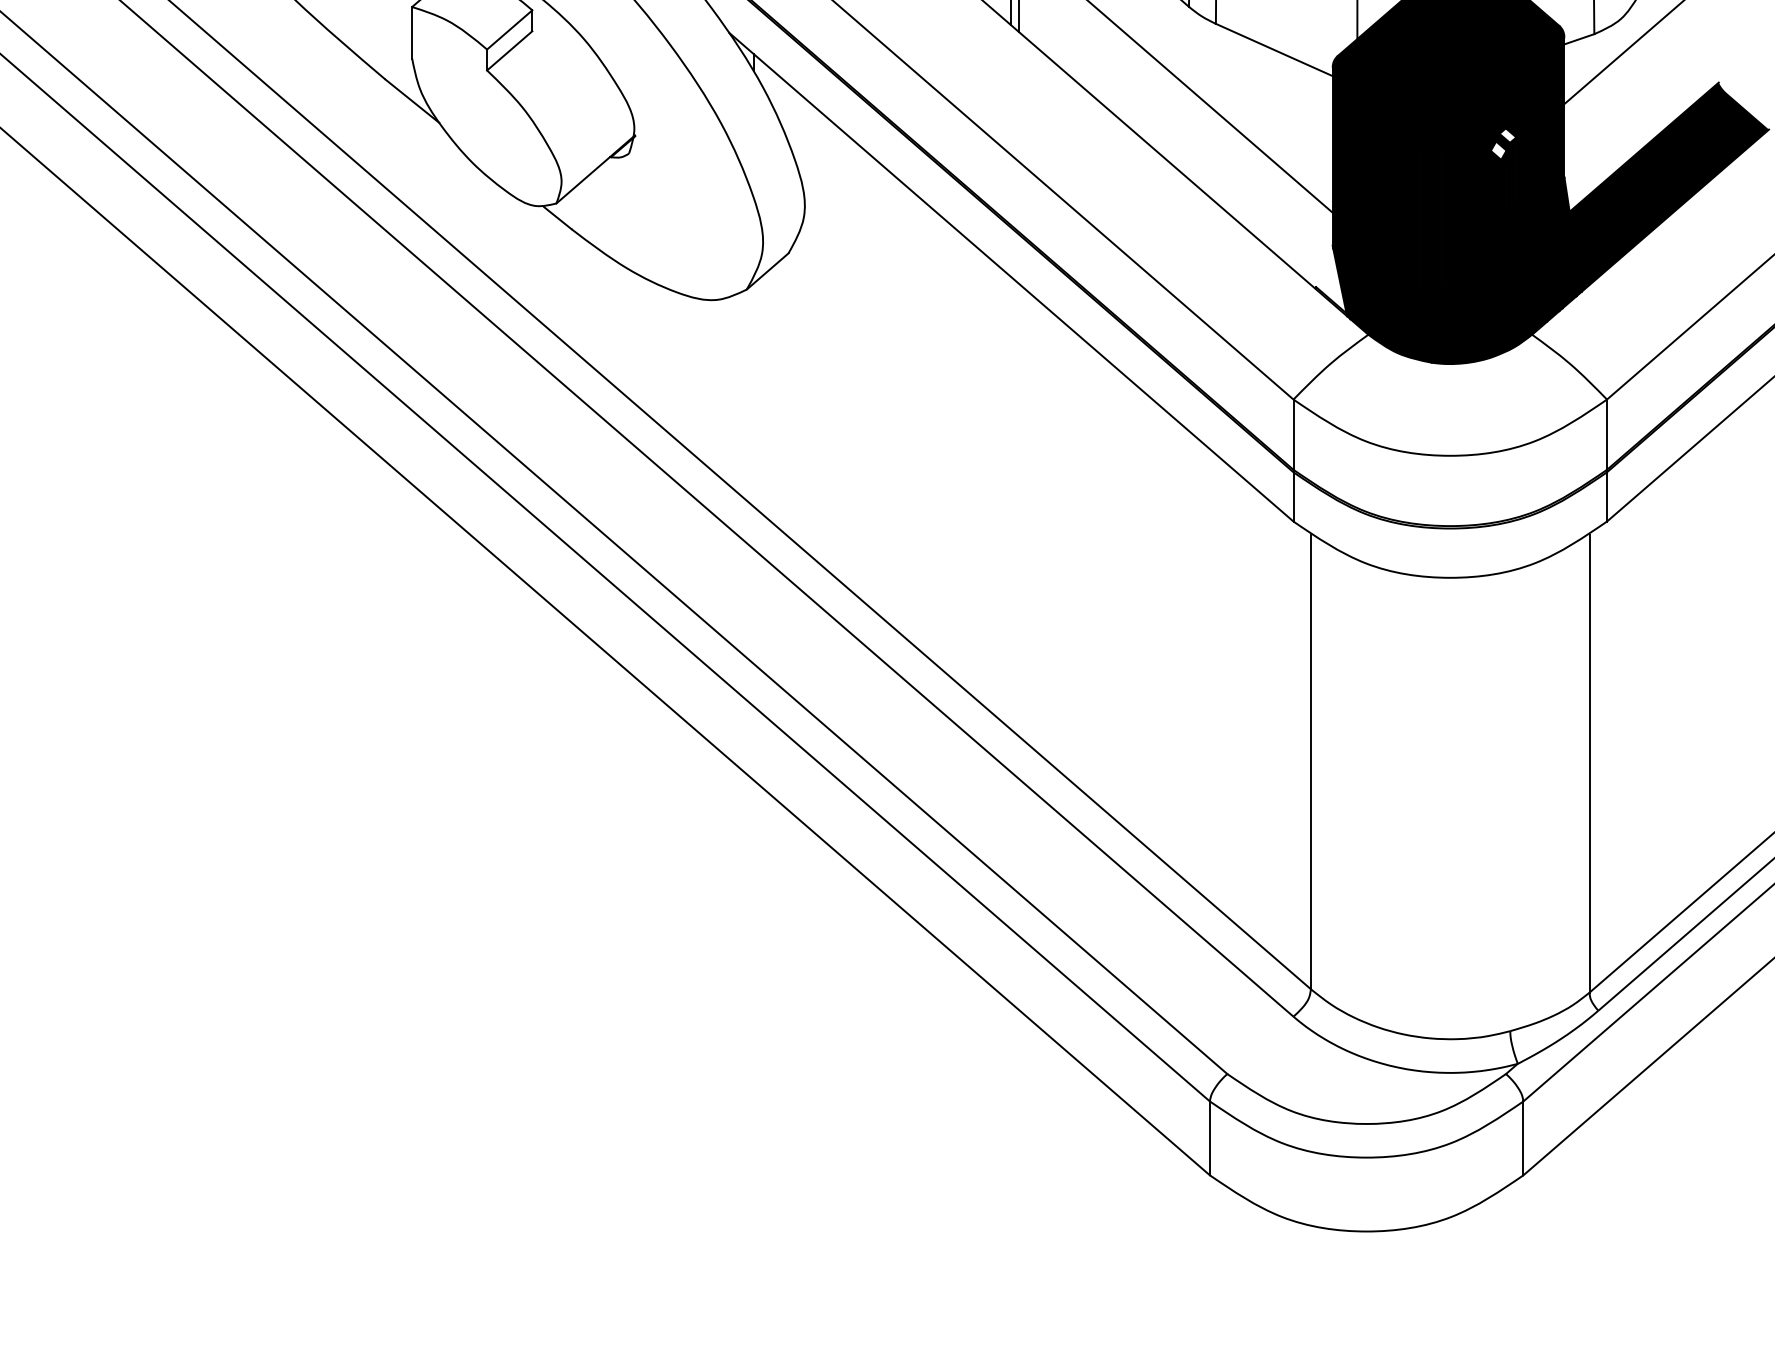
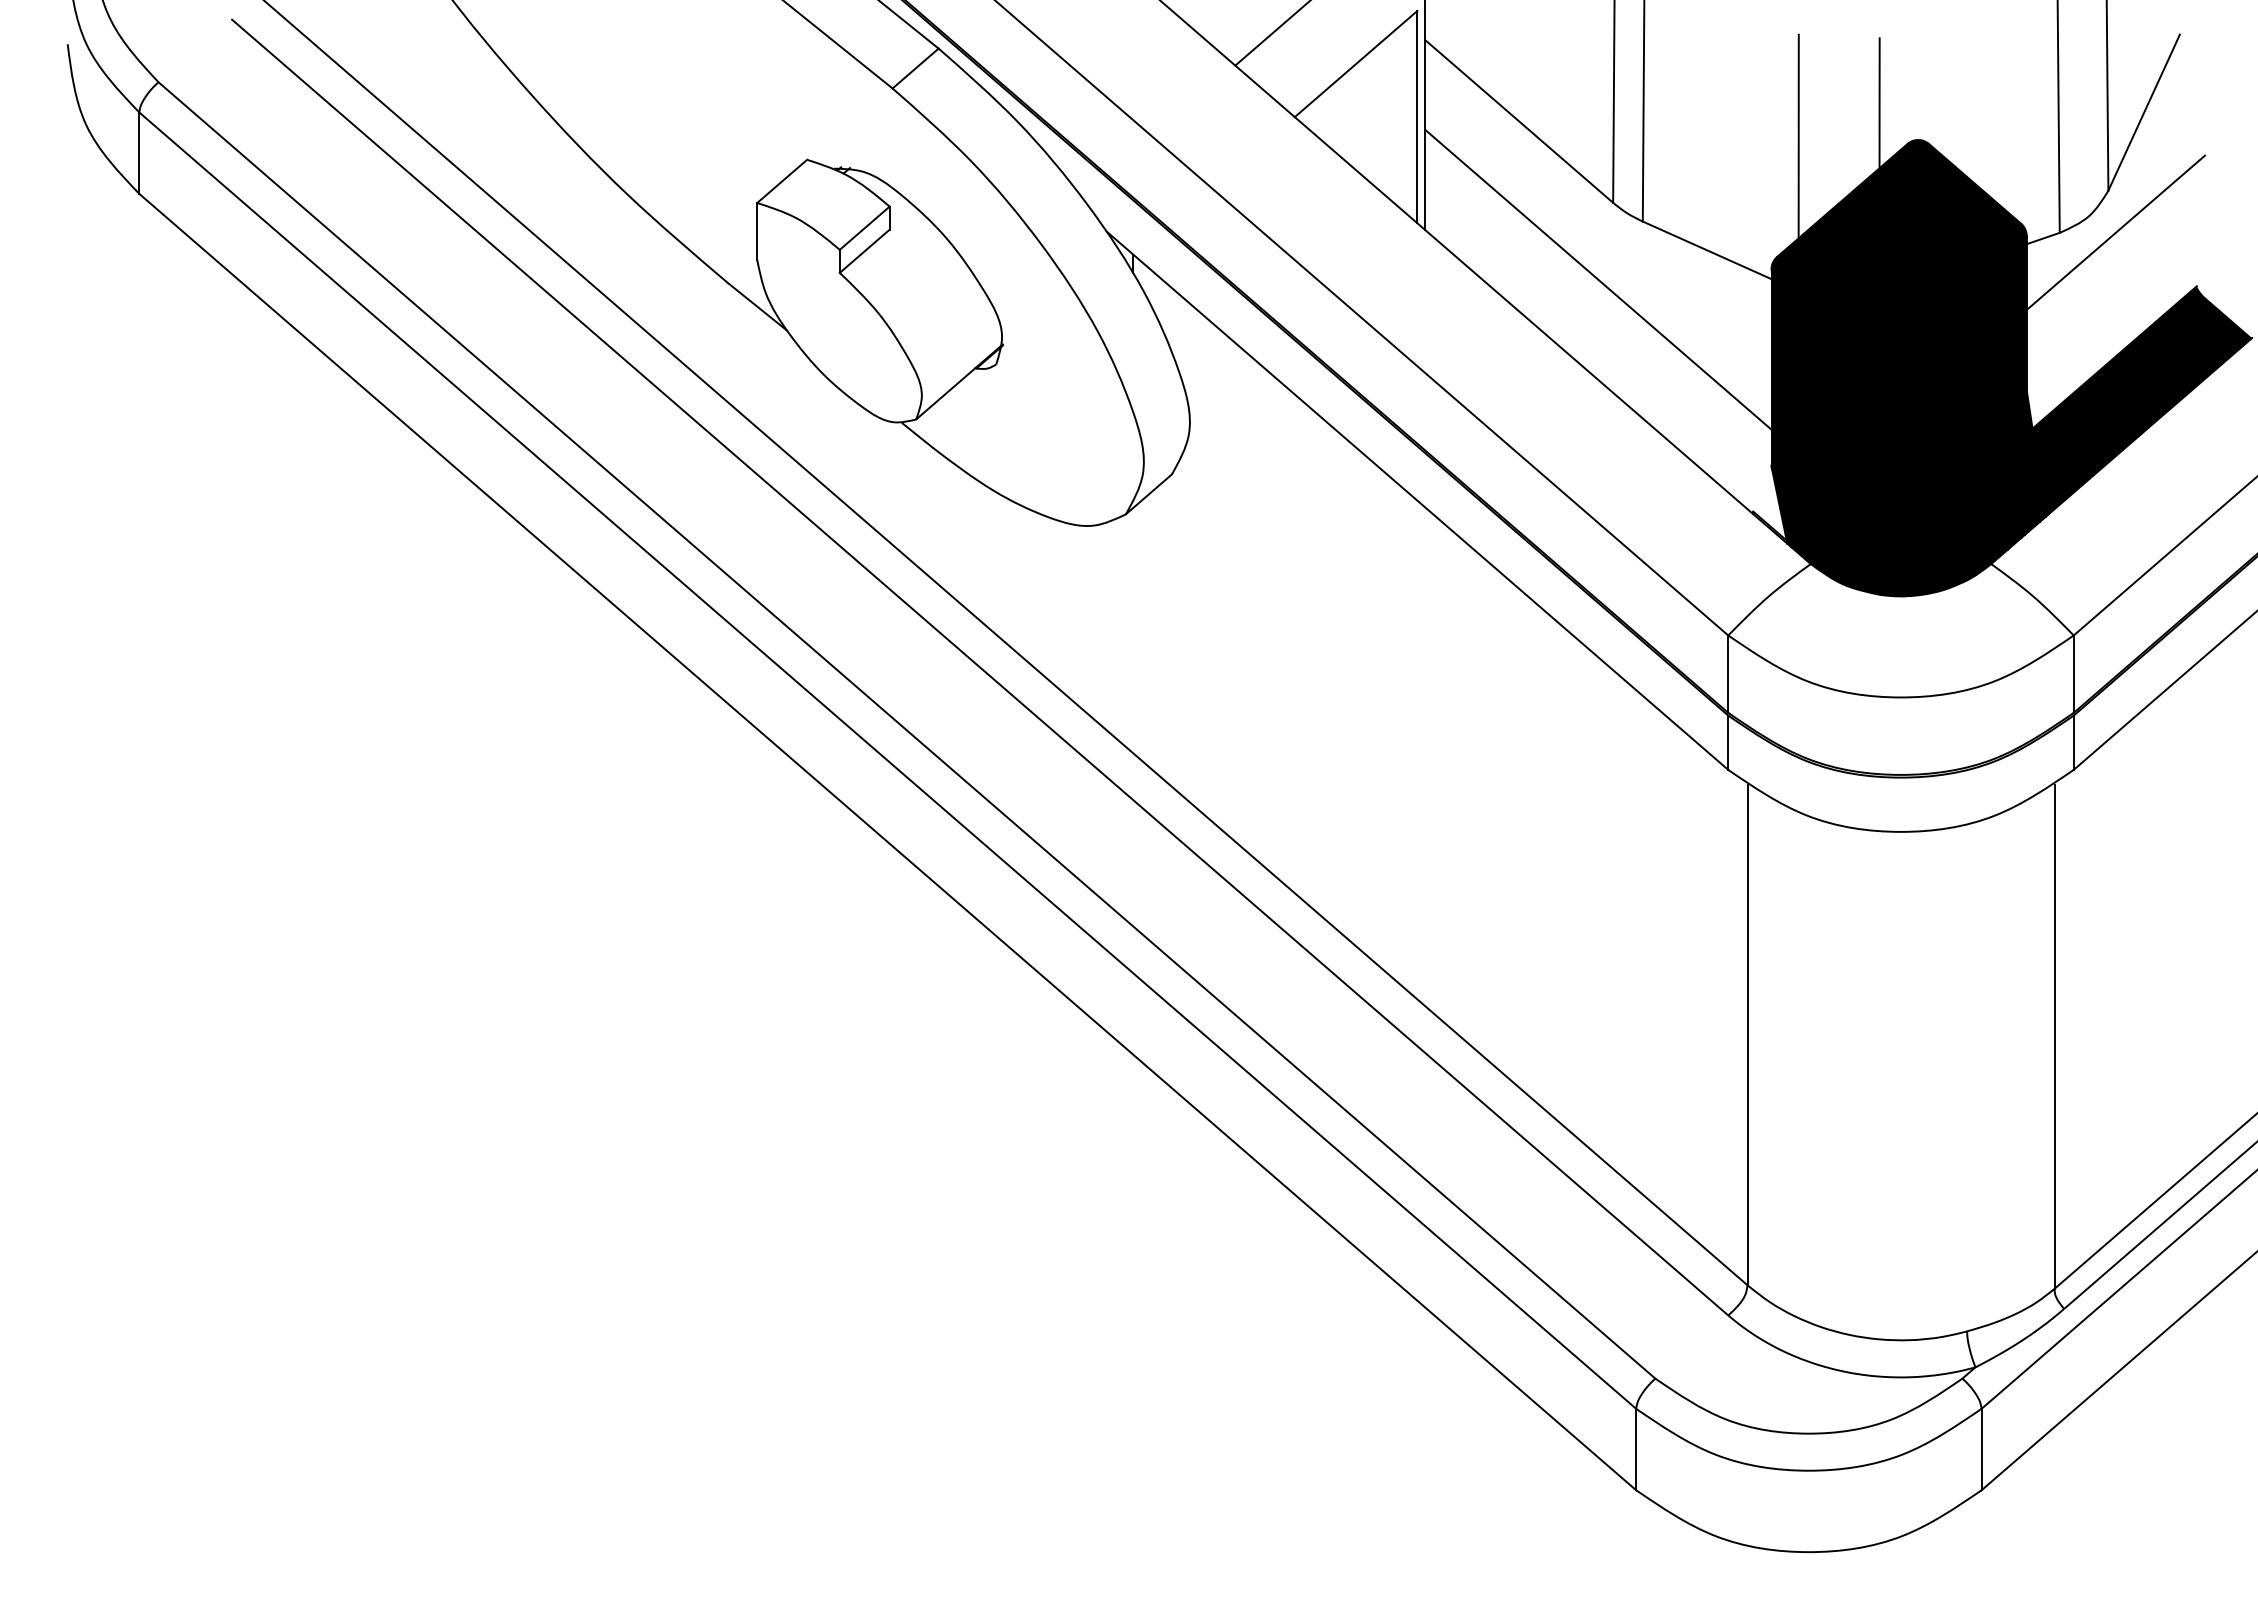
fill: (1507, 135) -> (1964, 344), added
fill: (1498, 150) -> (1954, 361), added

